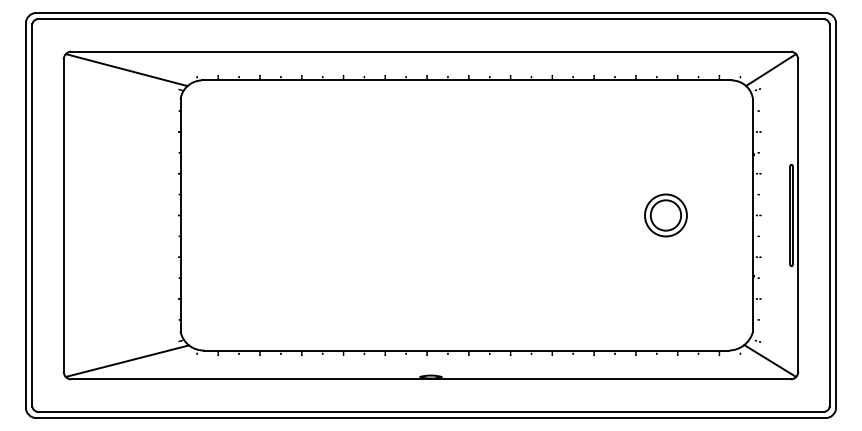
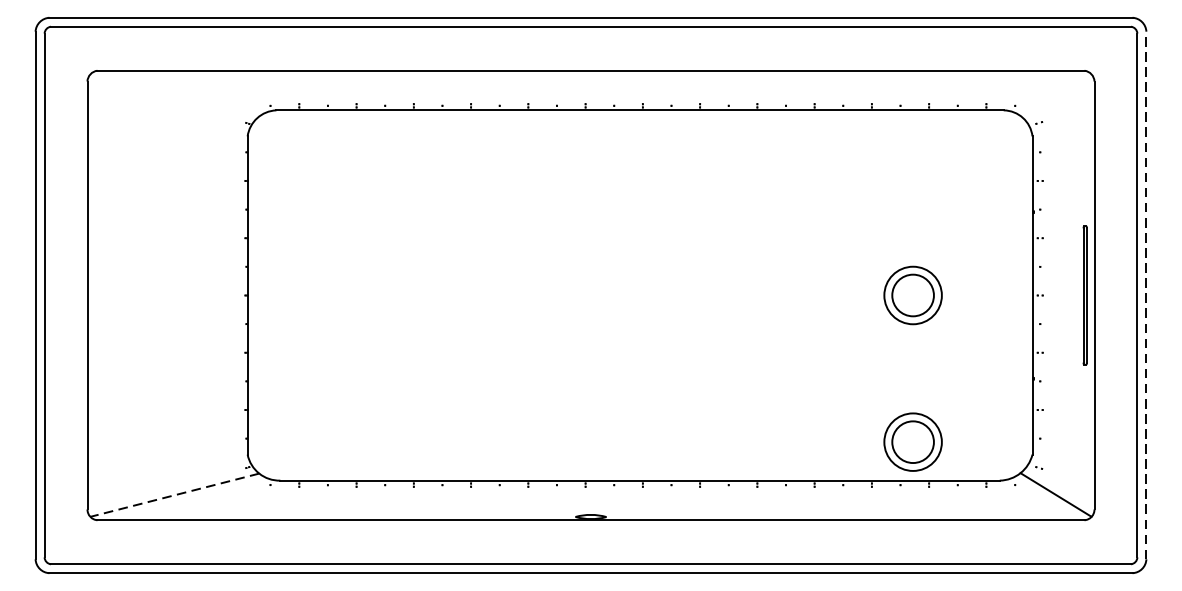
line: (771, 69) -> (1057, 95), removed
line: (126, 70) -> (173, 96), removed
line: (836, 215) -> (1146, 295), solid -> dashed
part: (665, 322) -> (912, 442), added
line: (127, 361) -> (174, 495), solid -> dashed

